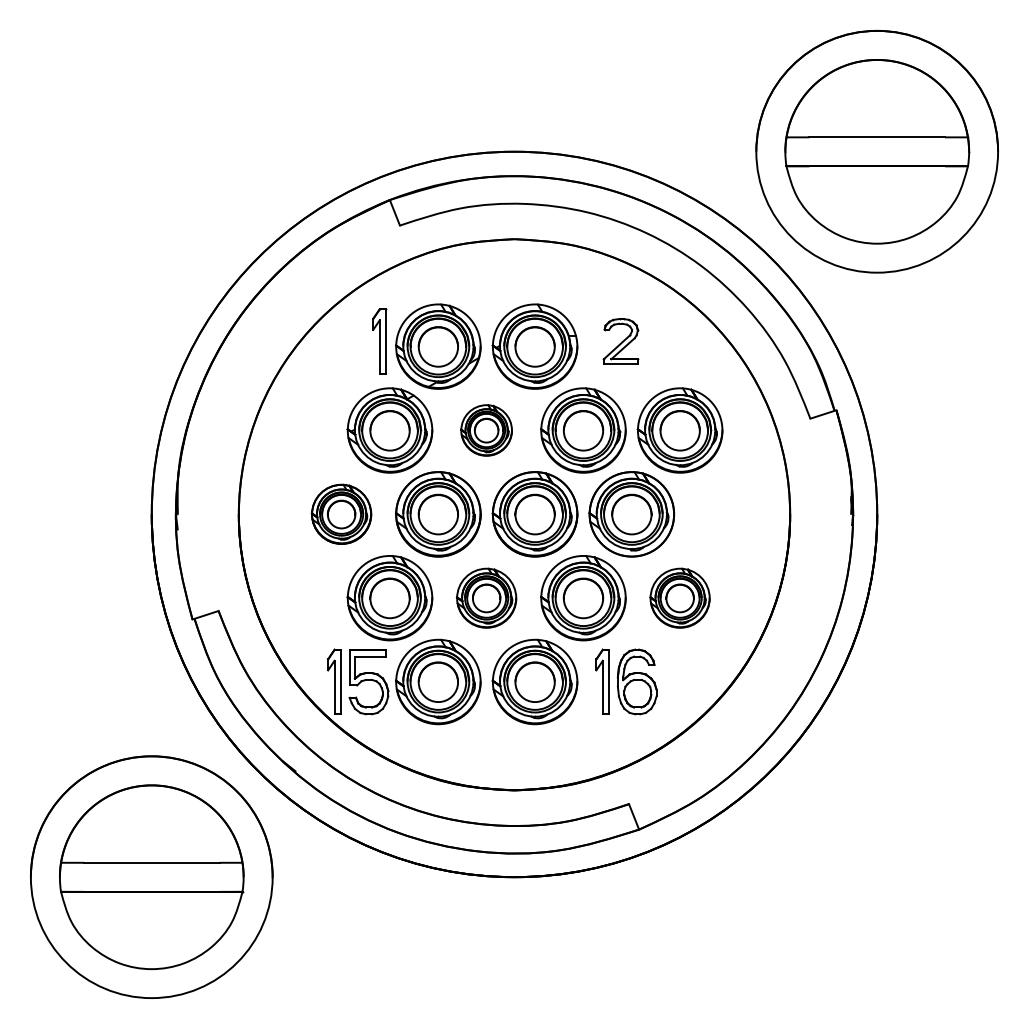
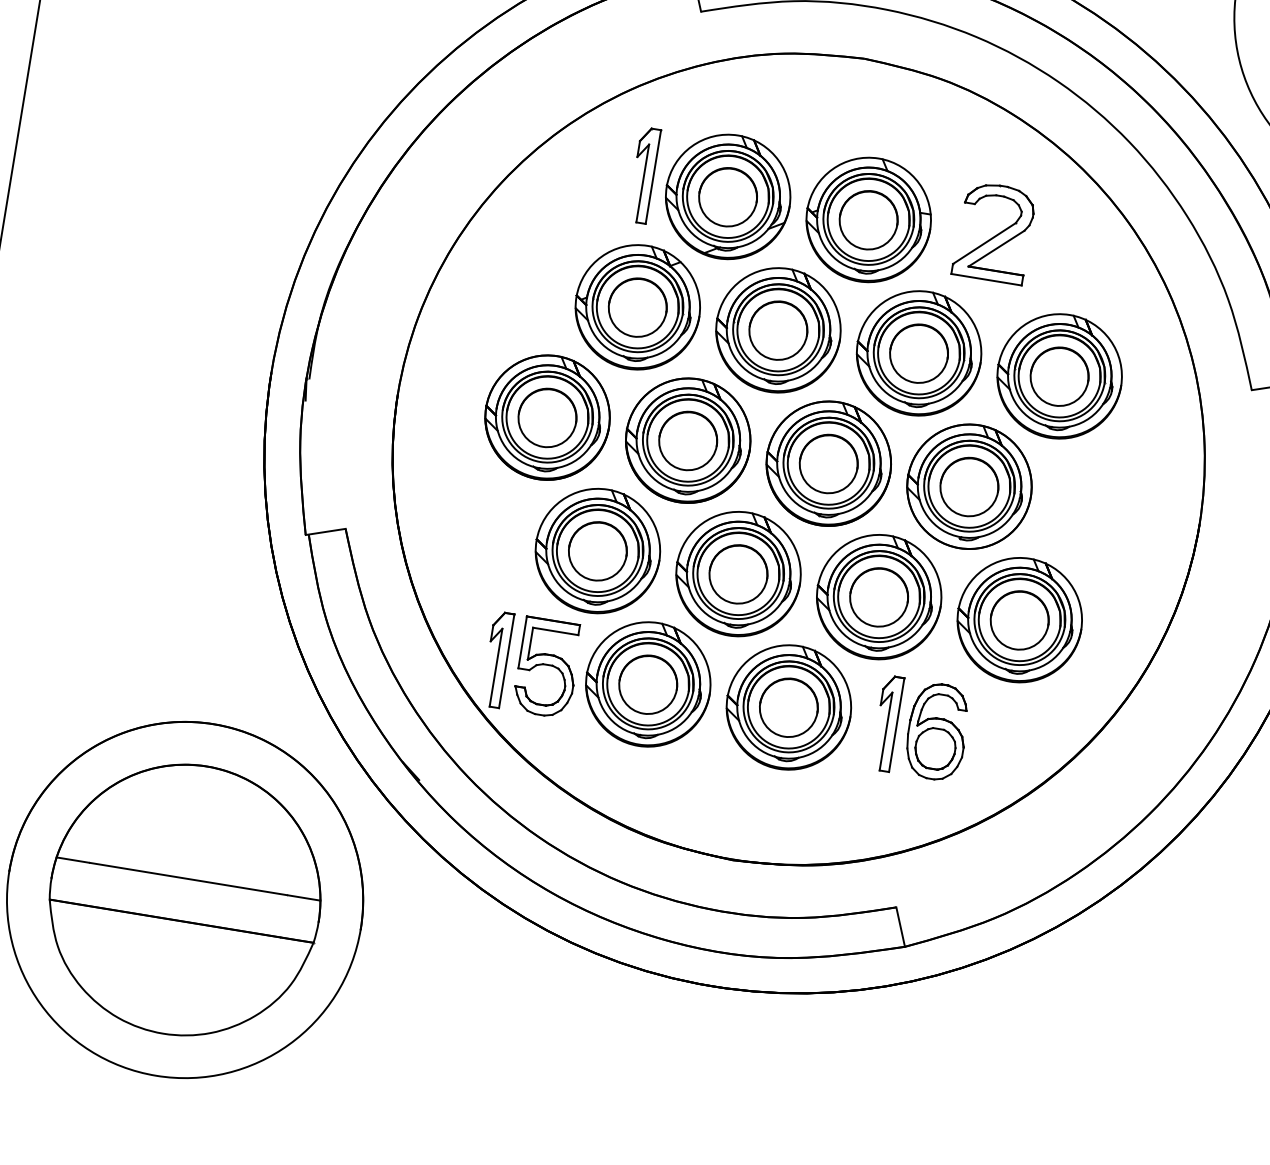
part: (620, 341) -> (994, 232), size x1.43
part: (486, 430) -> (778, 330), size x1.67
part: (341, 514) -> (547, 417), size x1.43
part: (486, 598) -> (738, 574), size x1.43
part: (679, 598) -> (1018, 620), size x1.43

